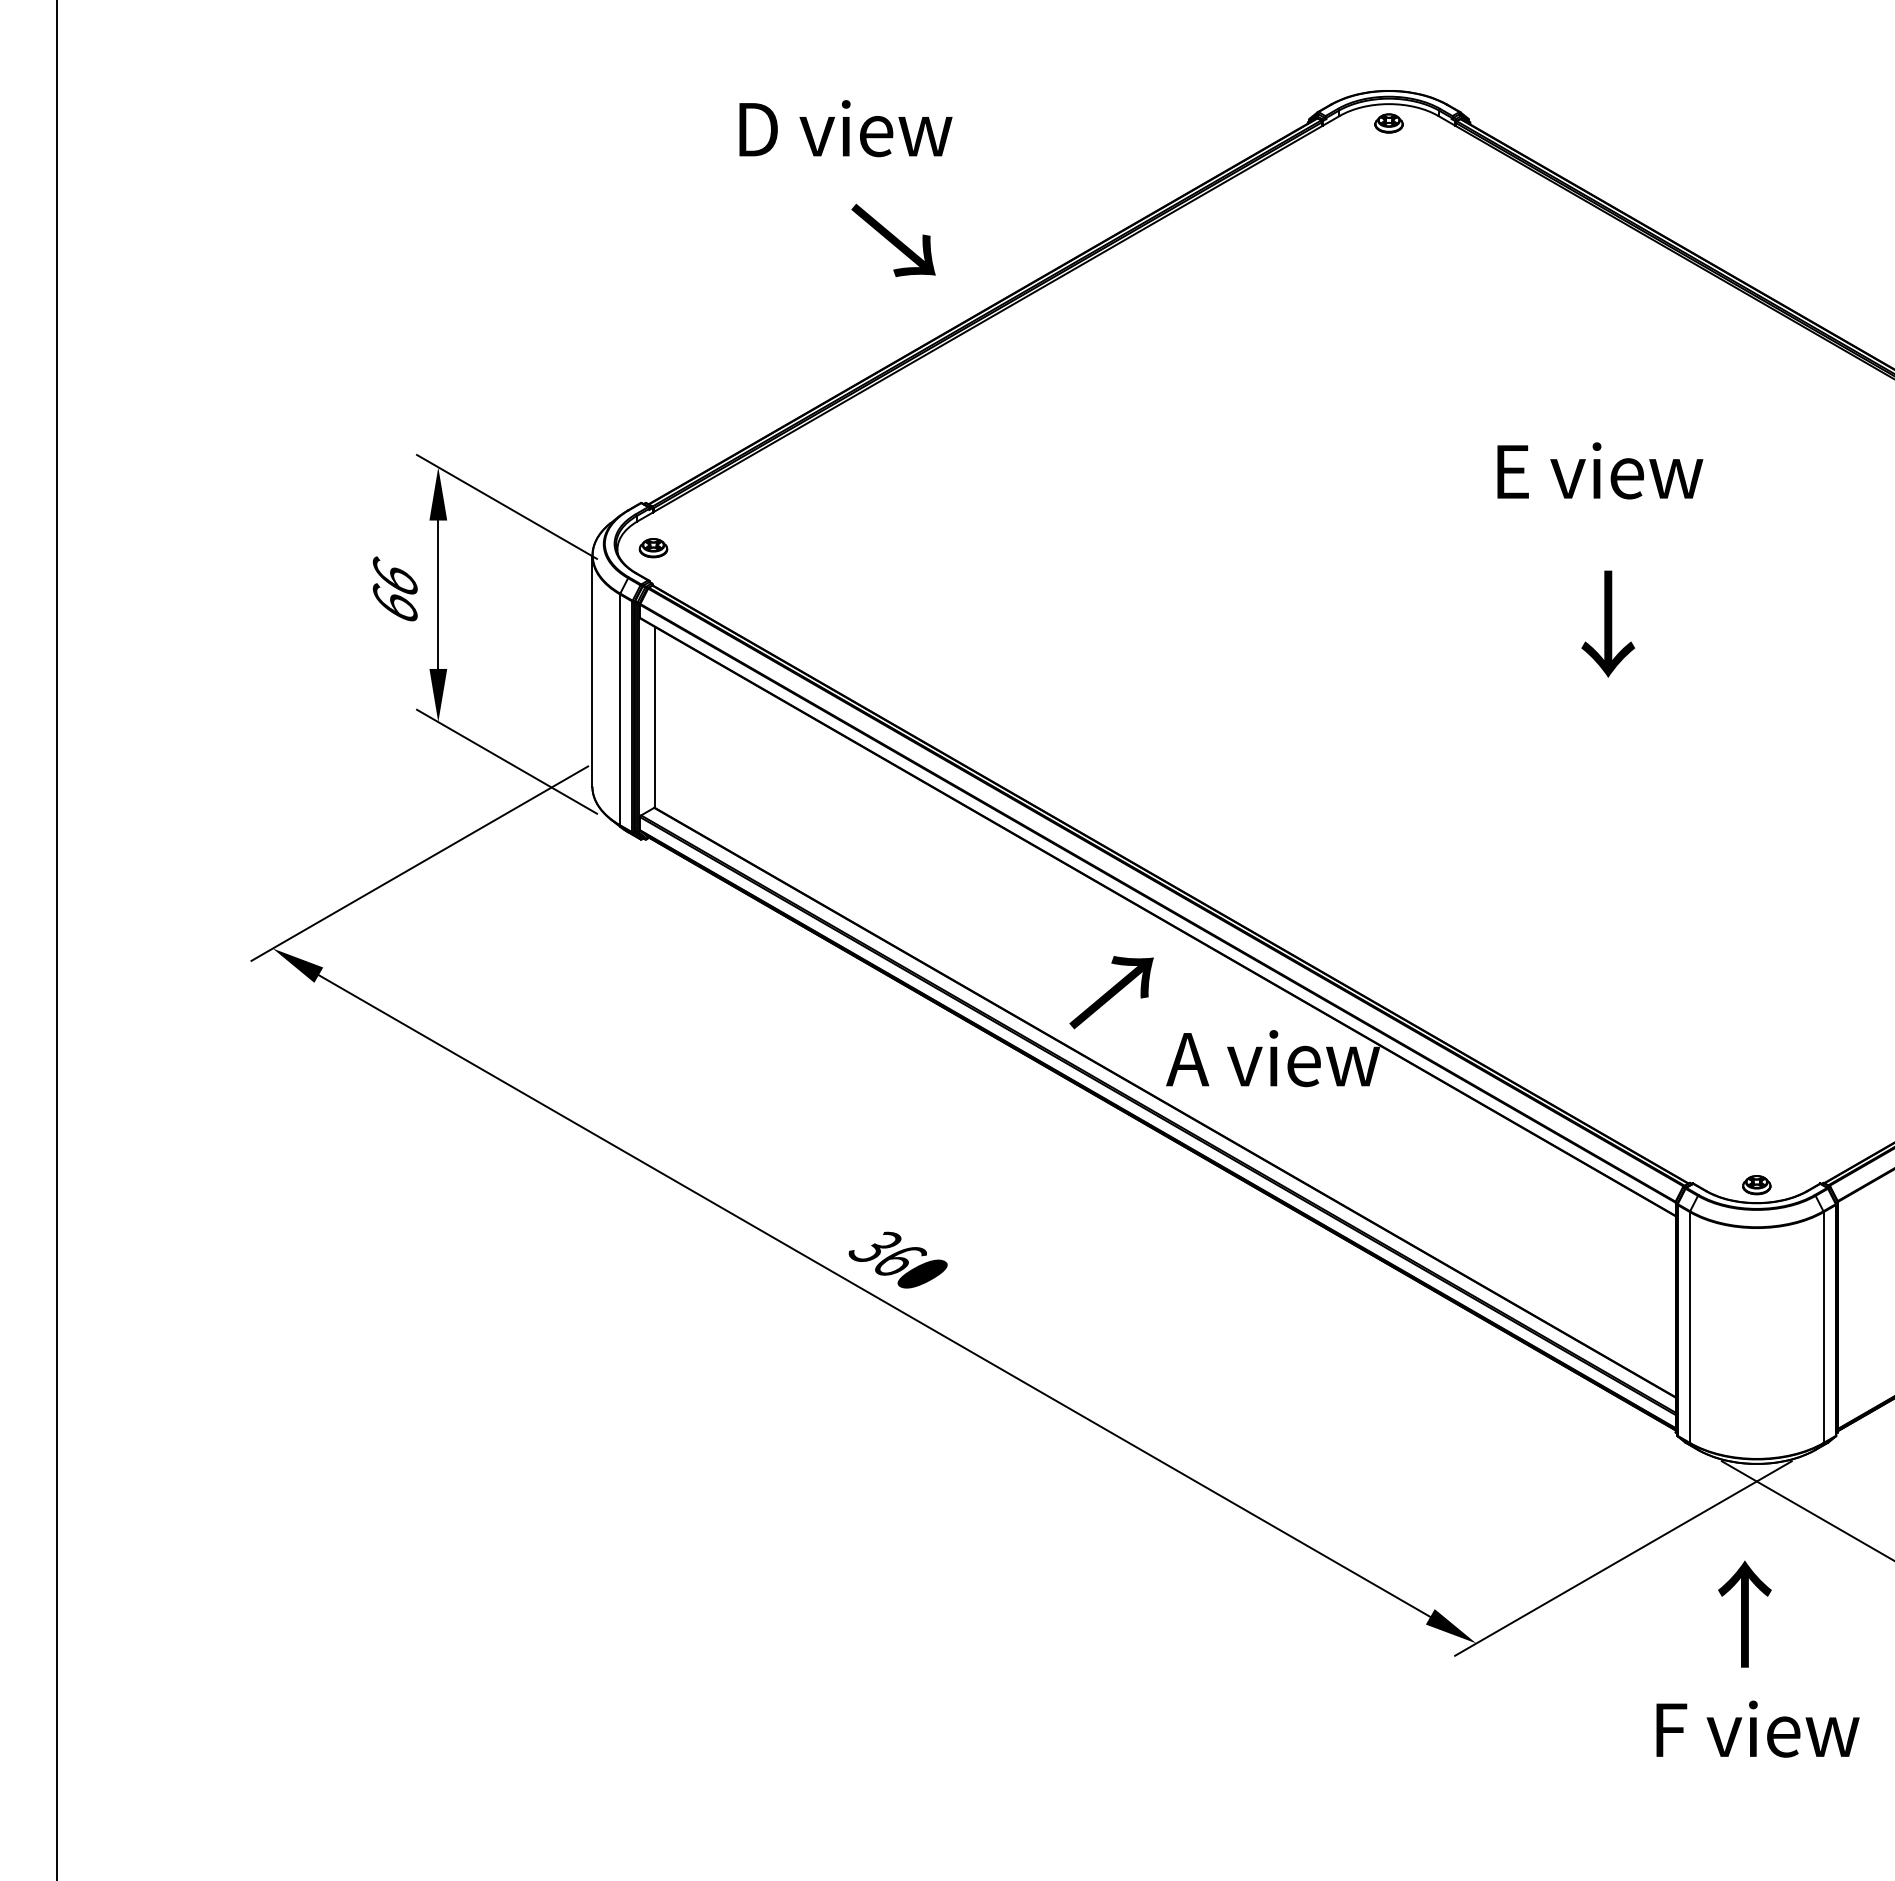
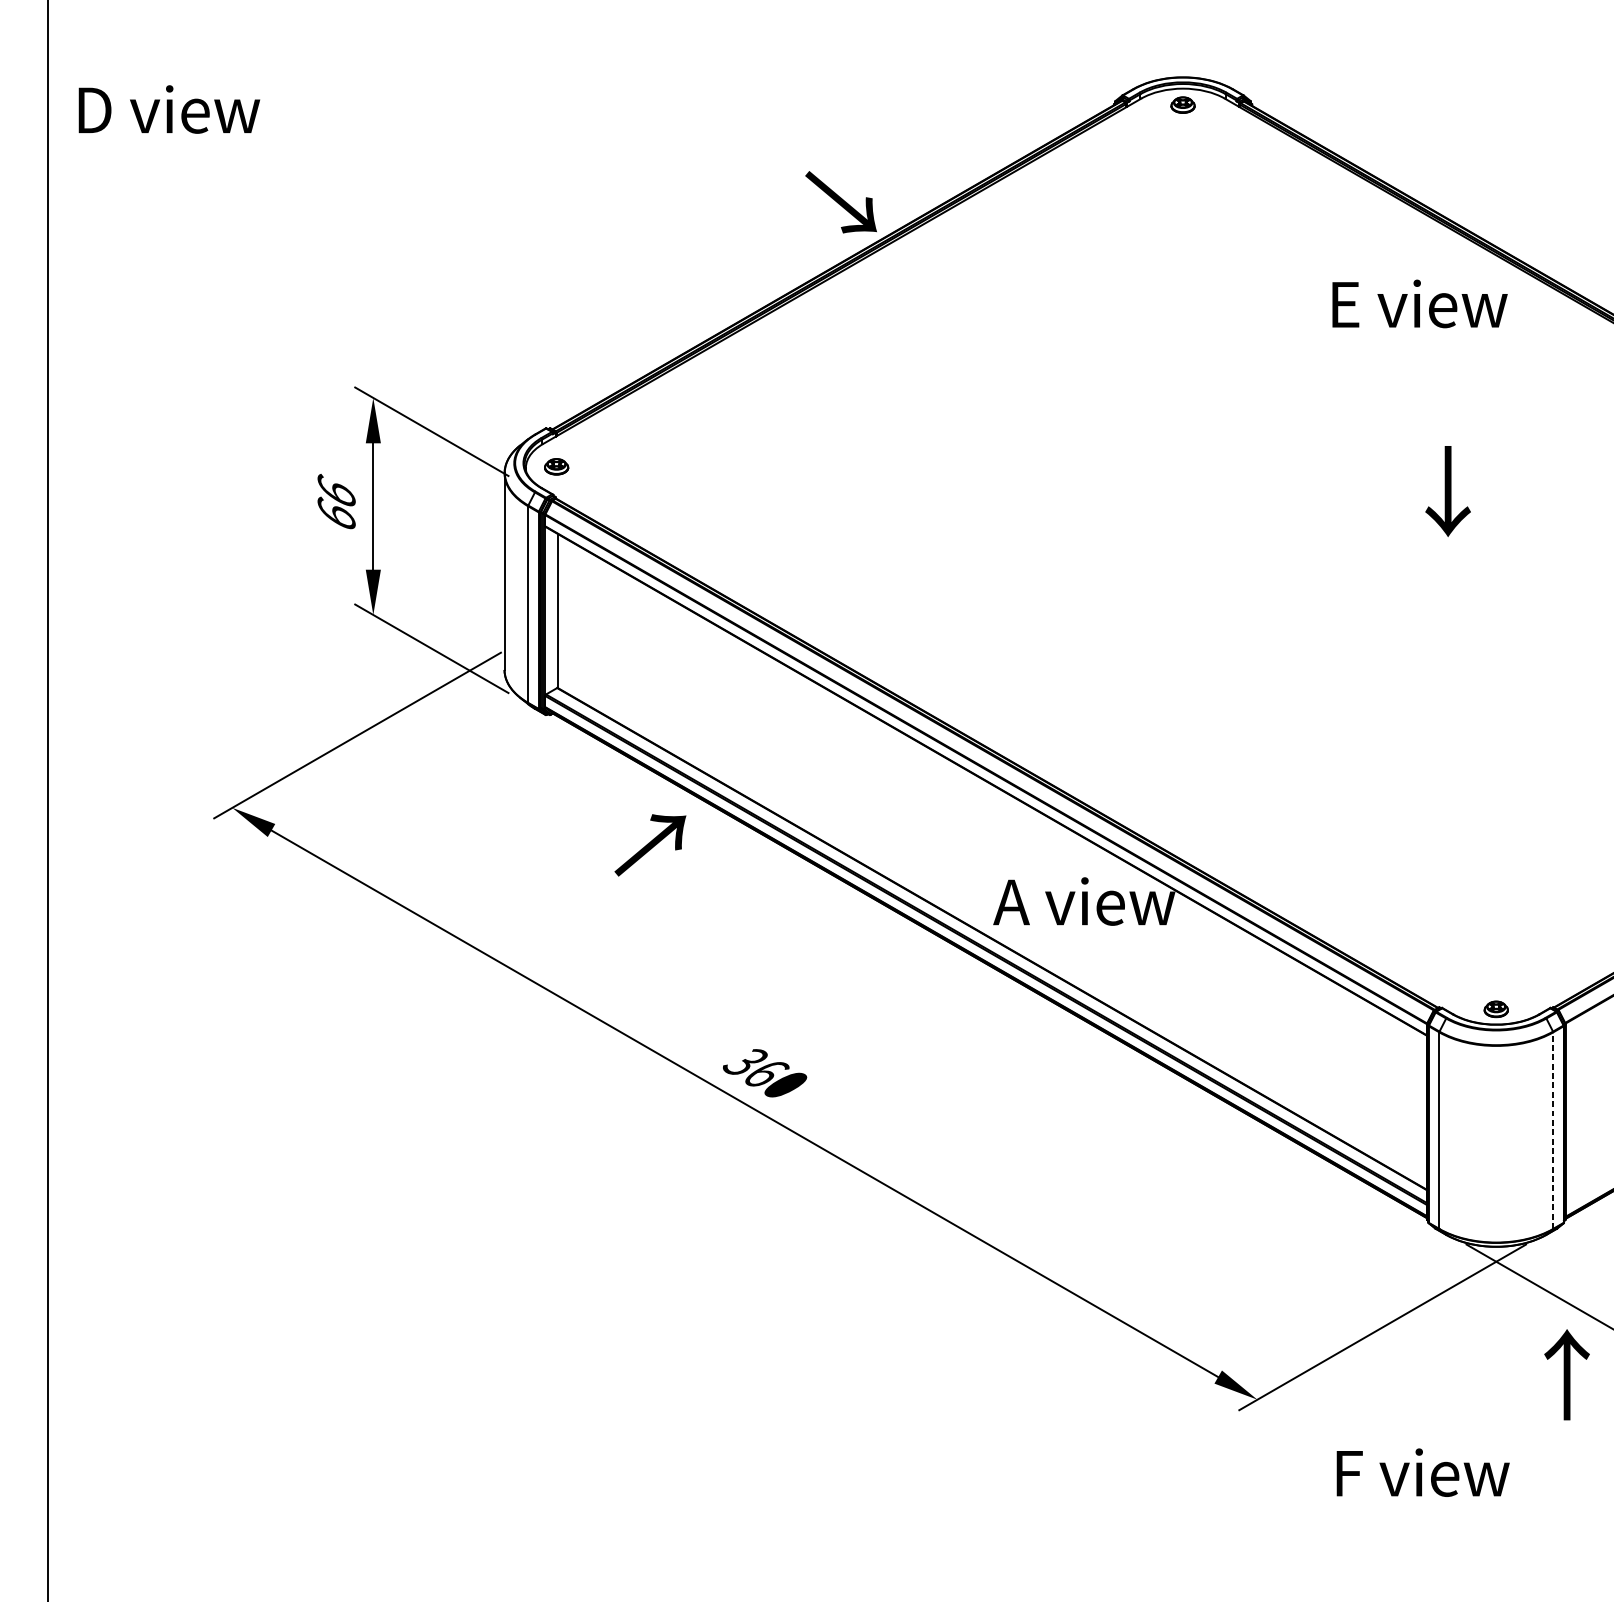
text: (845, 128) -> (169, 109), moved
text: (893, 240) -> (841, 202), moved
text: (1600, 470) -> (1420, 303), moved
text: (1608, 623) -> (1448, 490), moved
text: (1111, 992) -> (650, 845), moved
line: (1823, 1327) -> (1553, 1130), solid -> dashed
text: (1744, 1613) -> (1566, 1374), moved
text: (1757, 1728) -> (1422, 1472), moved

